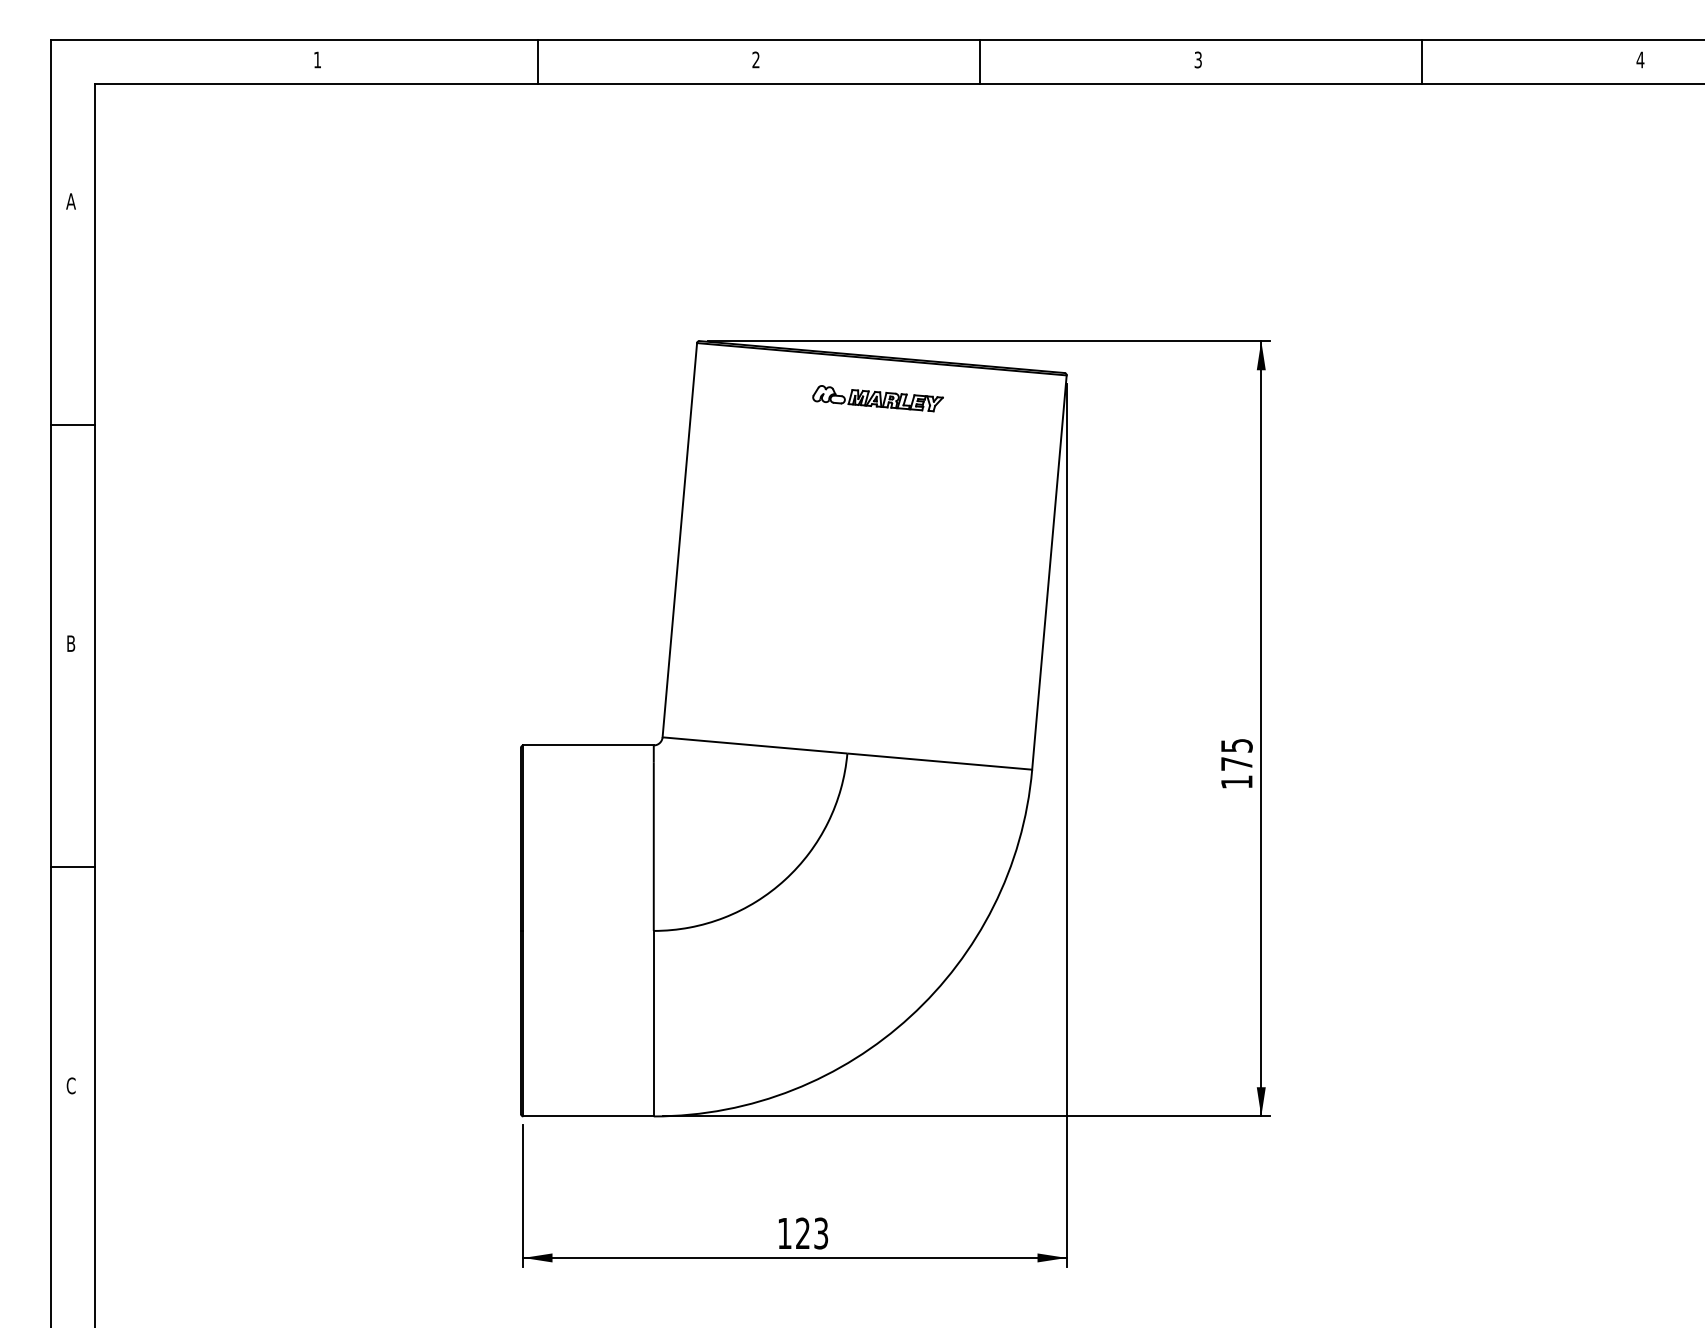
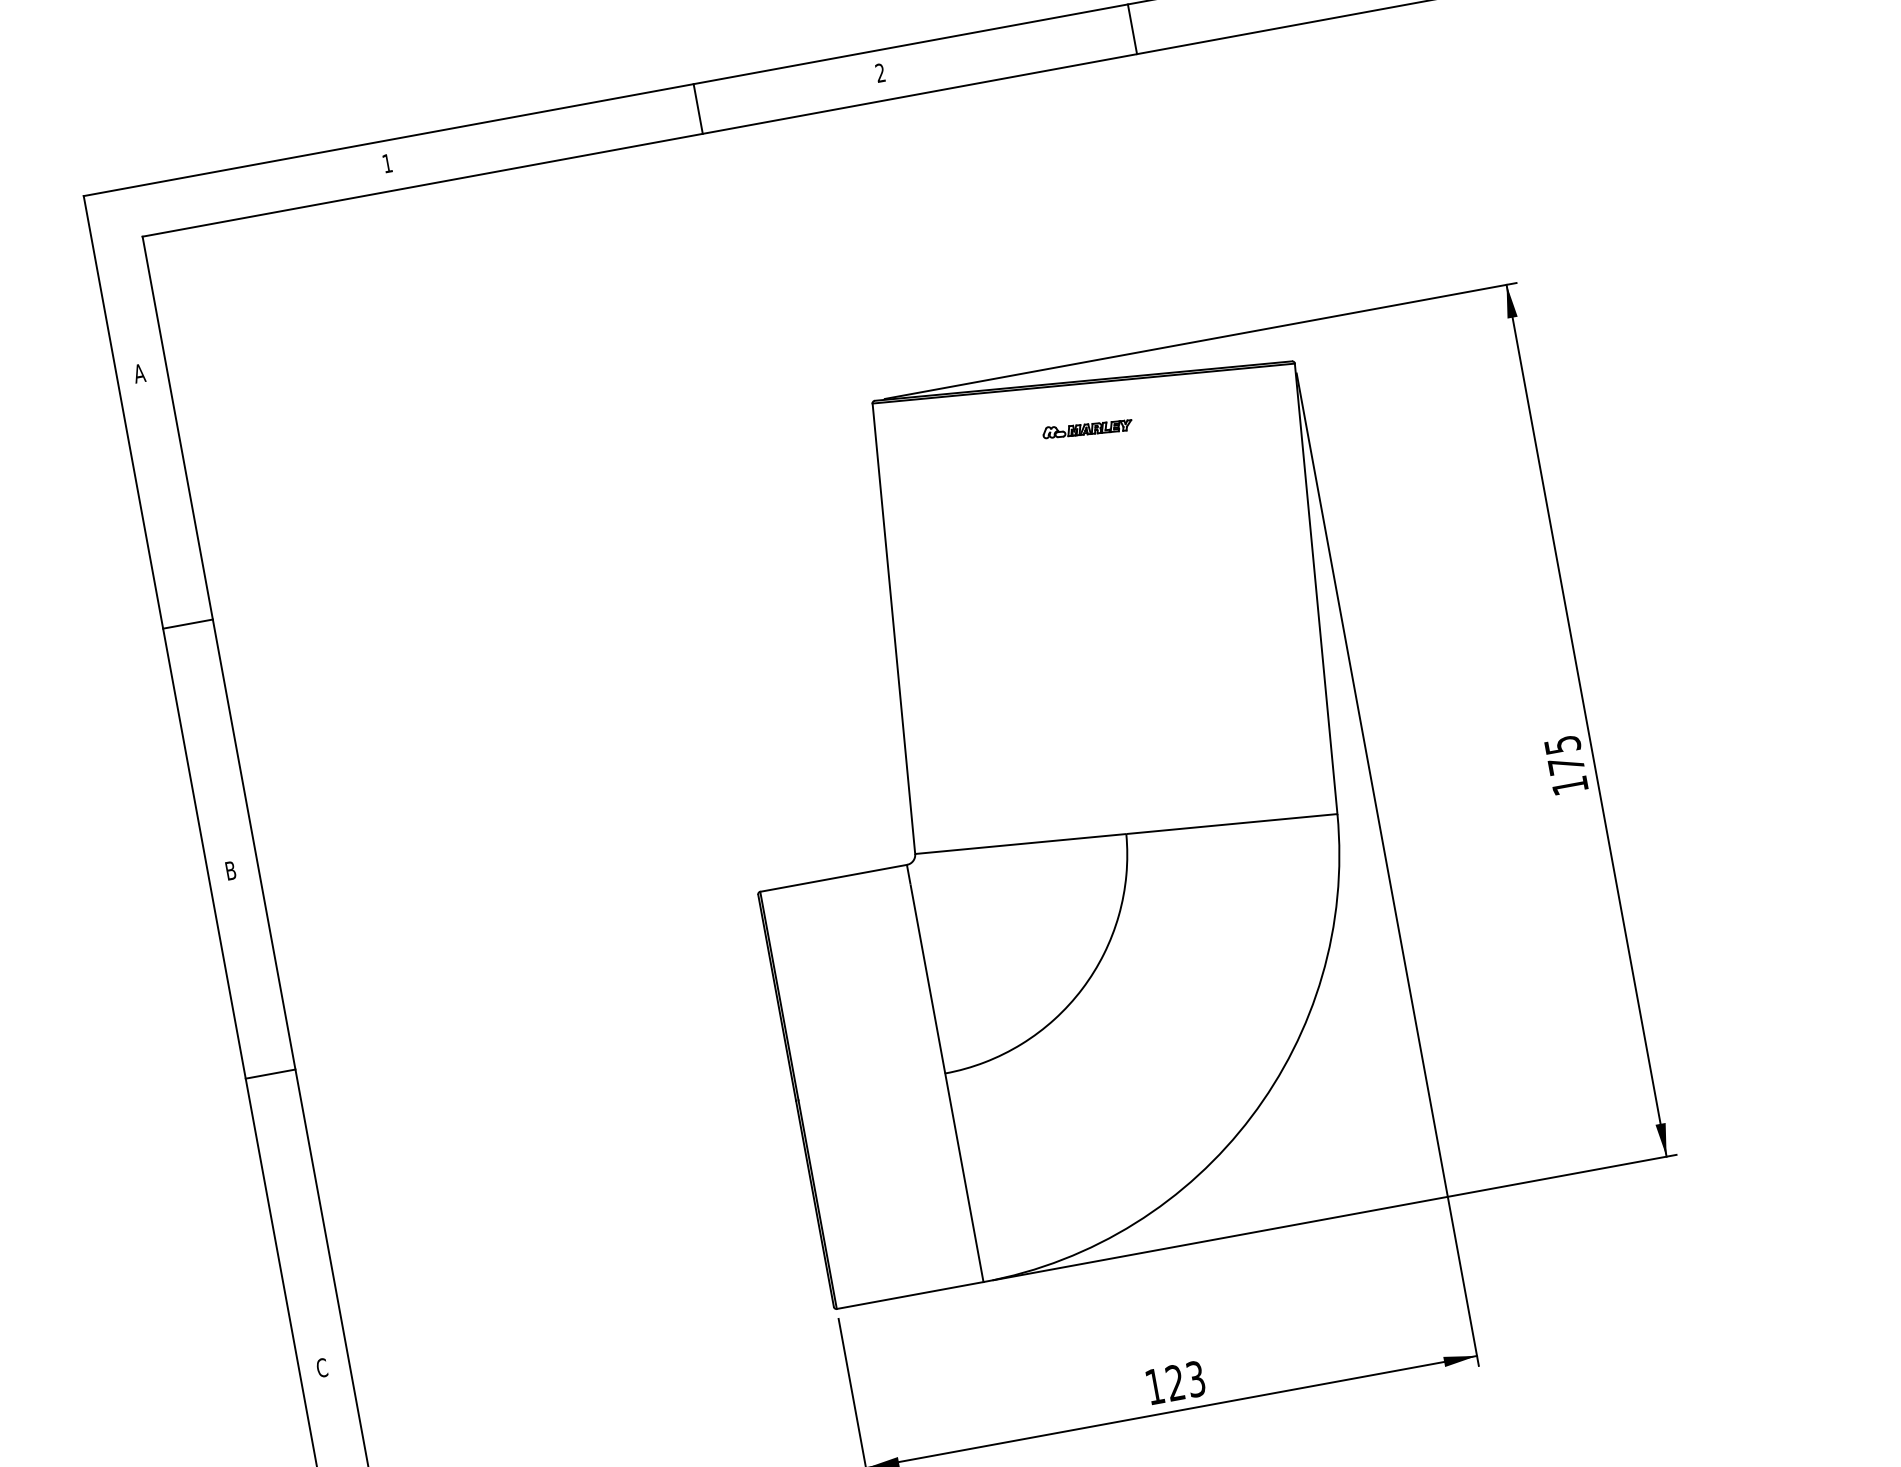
line: (537, 62) -> (698, 109), moved
part: (877, 398) -> (1086, 428), size x0.6
line: (73, 866) -> (270, 1073), moved

